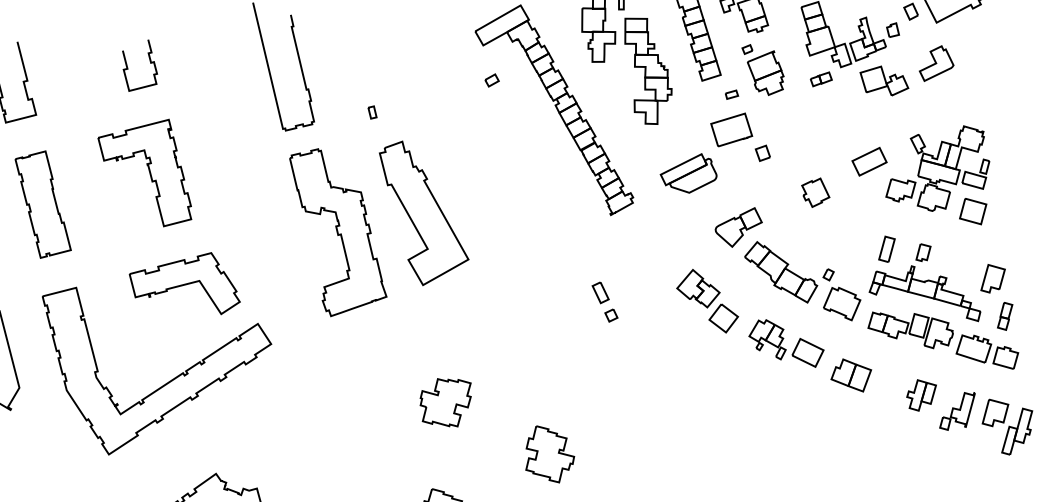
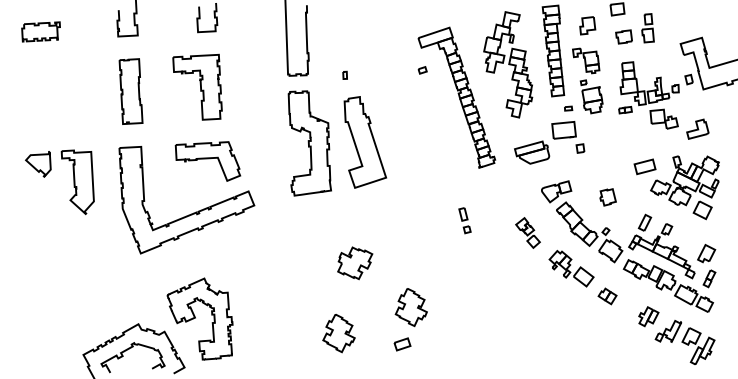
part: (934, 62) -> (697, 128), moved
part: (814, 193) -> (607, 197), moved
part: (706, 301) -> (527, 232), size x0.7
part: (851, 376) -> (607, 296), size x0.7

